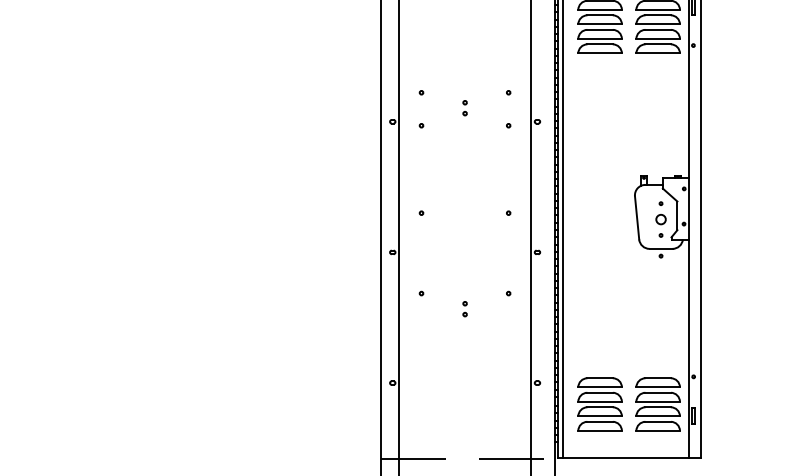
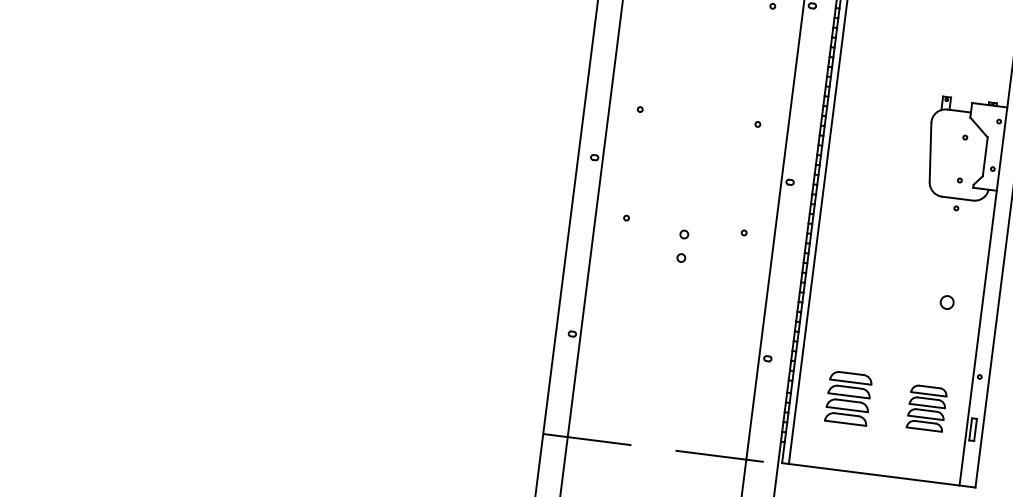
circle: (660, 219) -> (946, 302), moved
part: (464, 309) -> (681, 246), size x1.6
part: (599, 404) -> (847, 398), size x0.7
part: (657, 404) -> (926, 408), size x0.6

